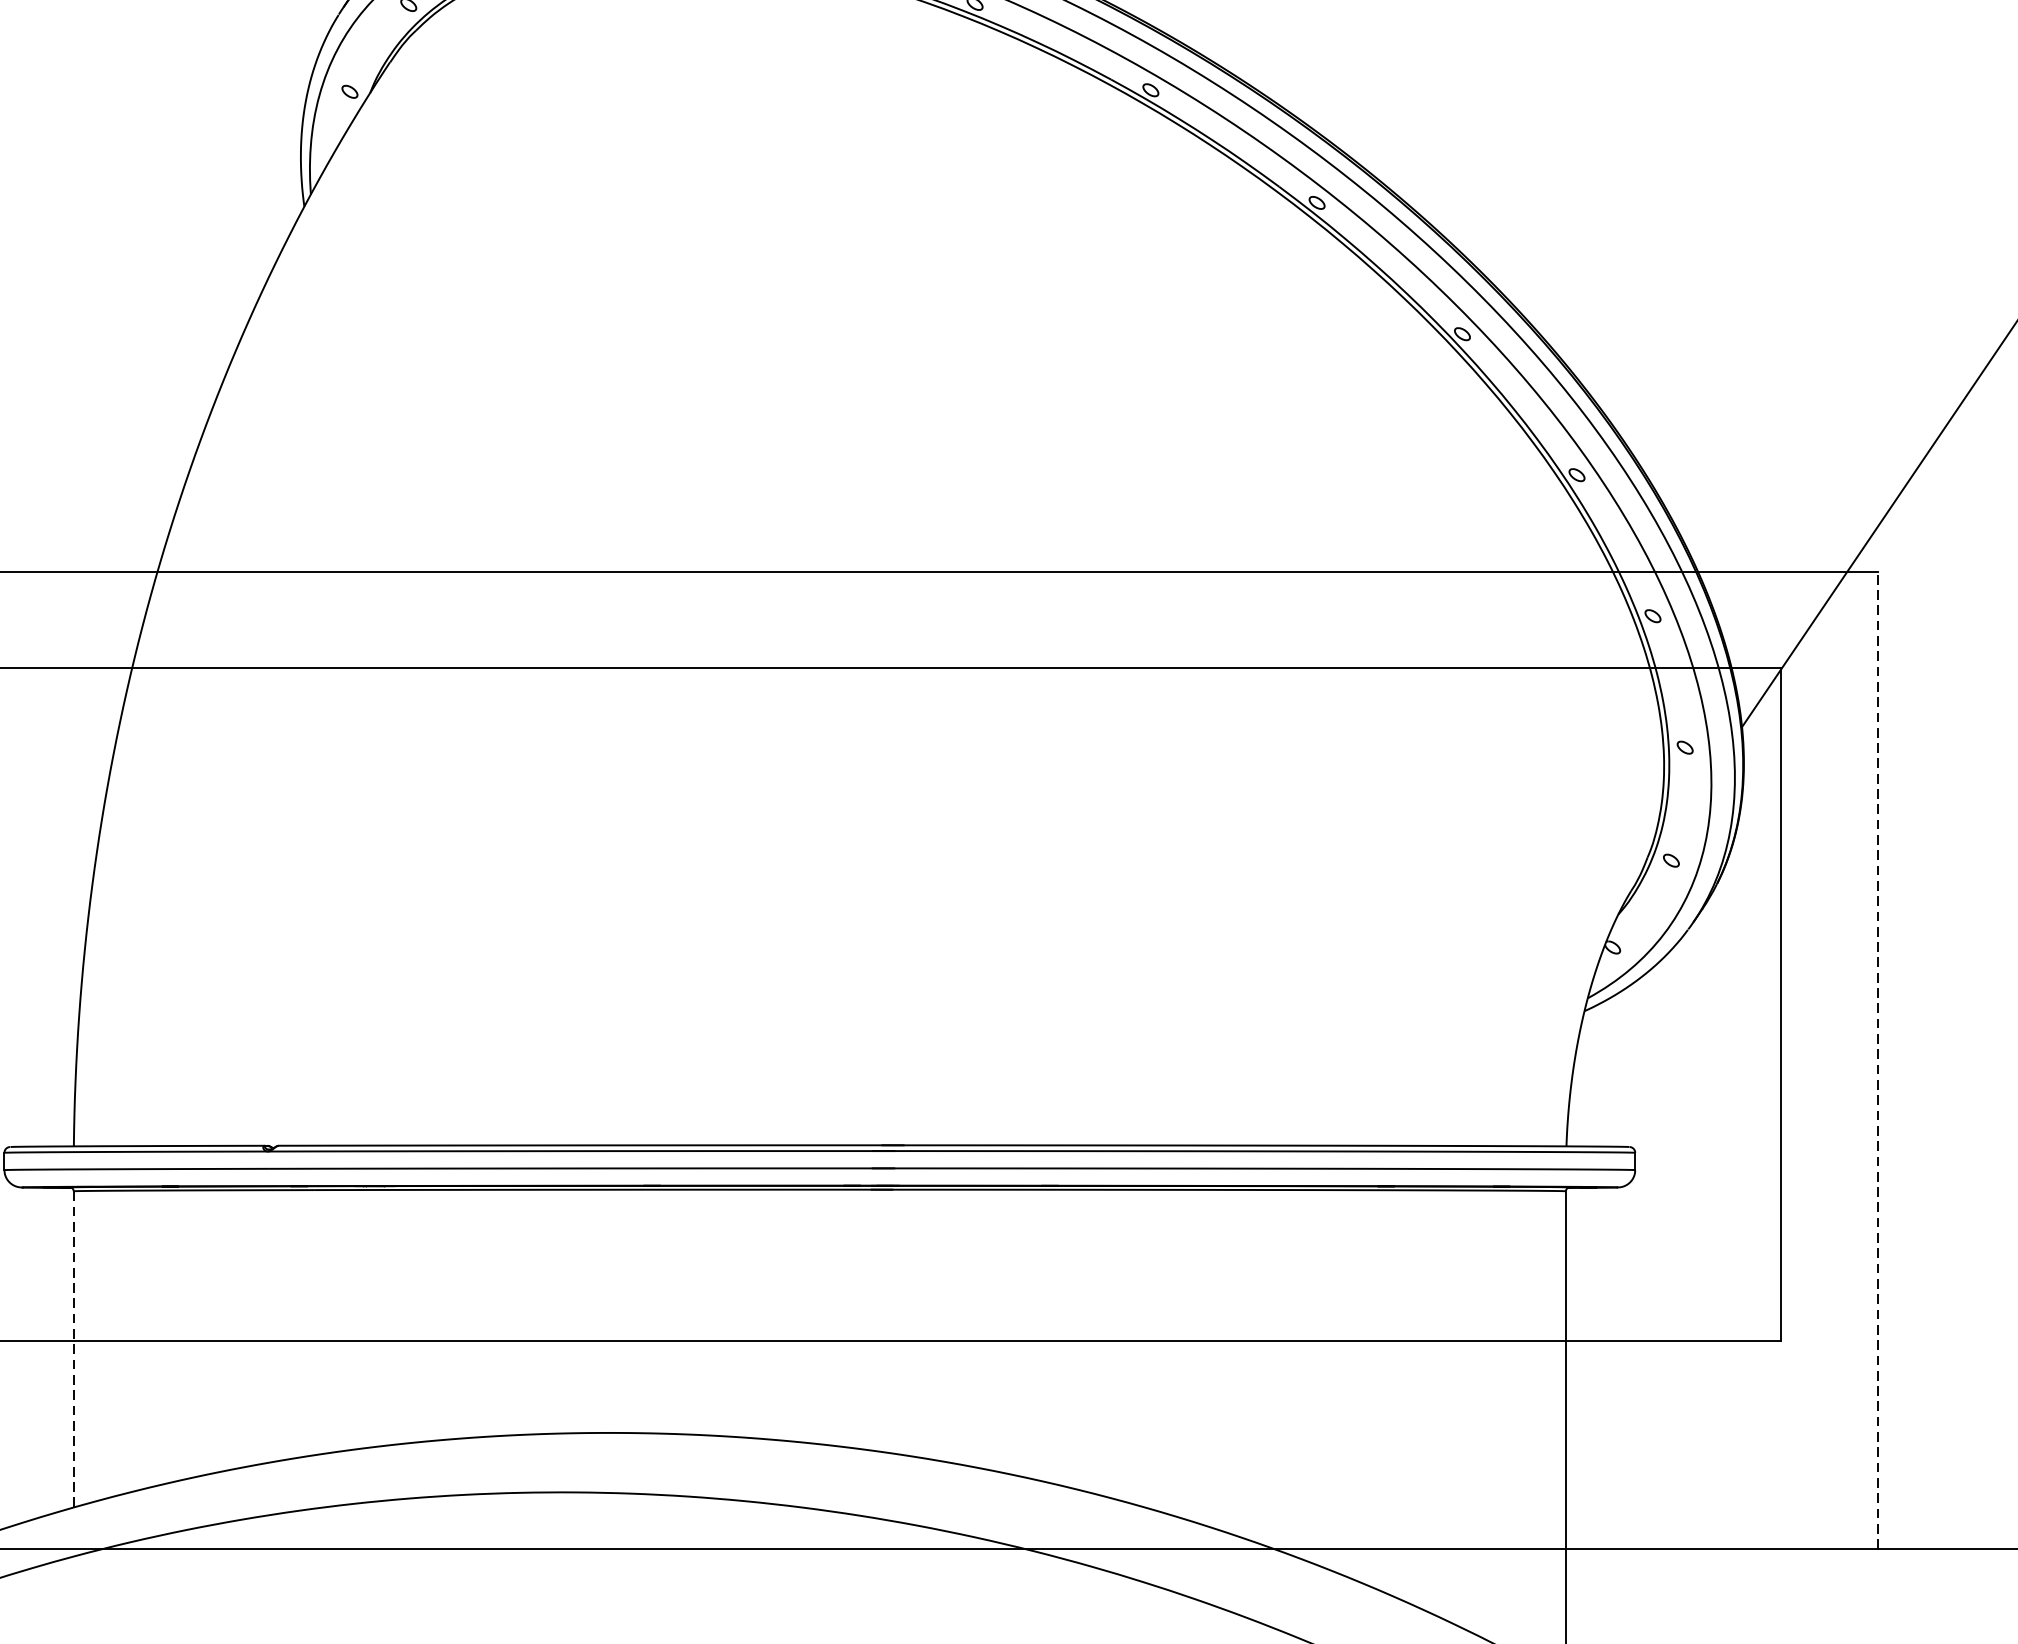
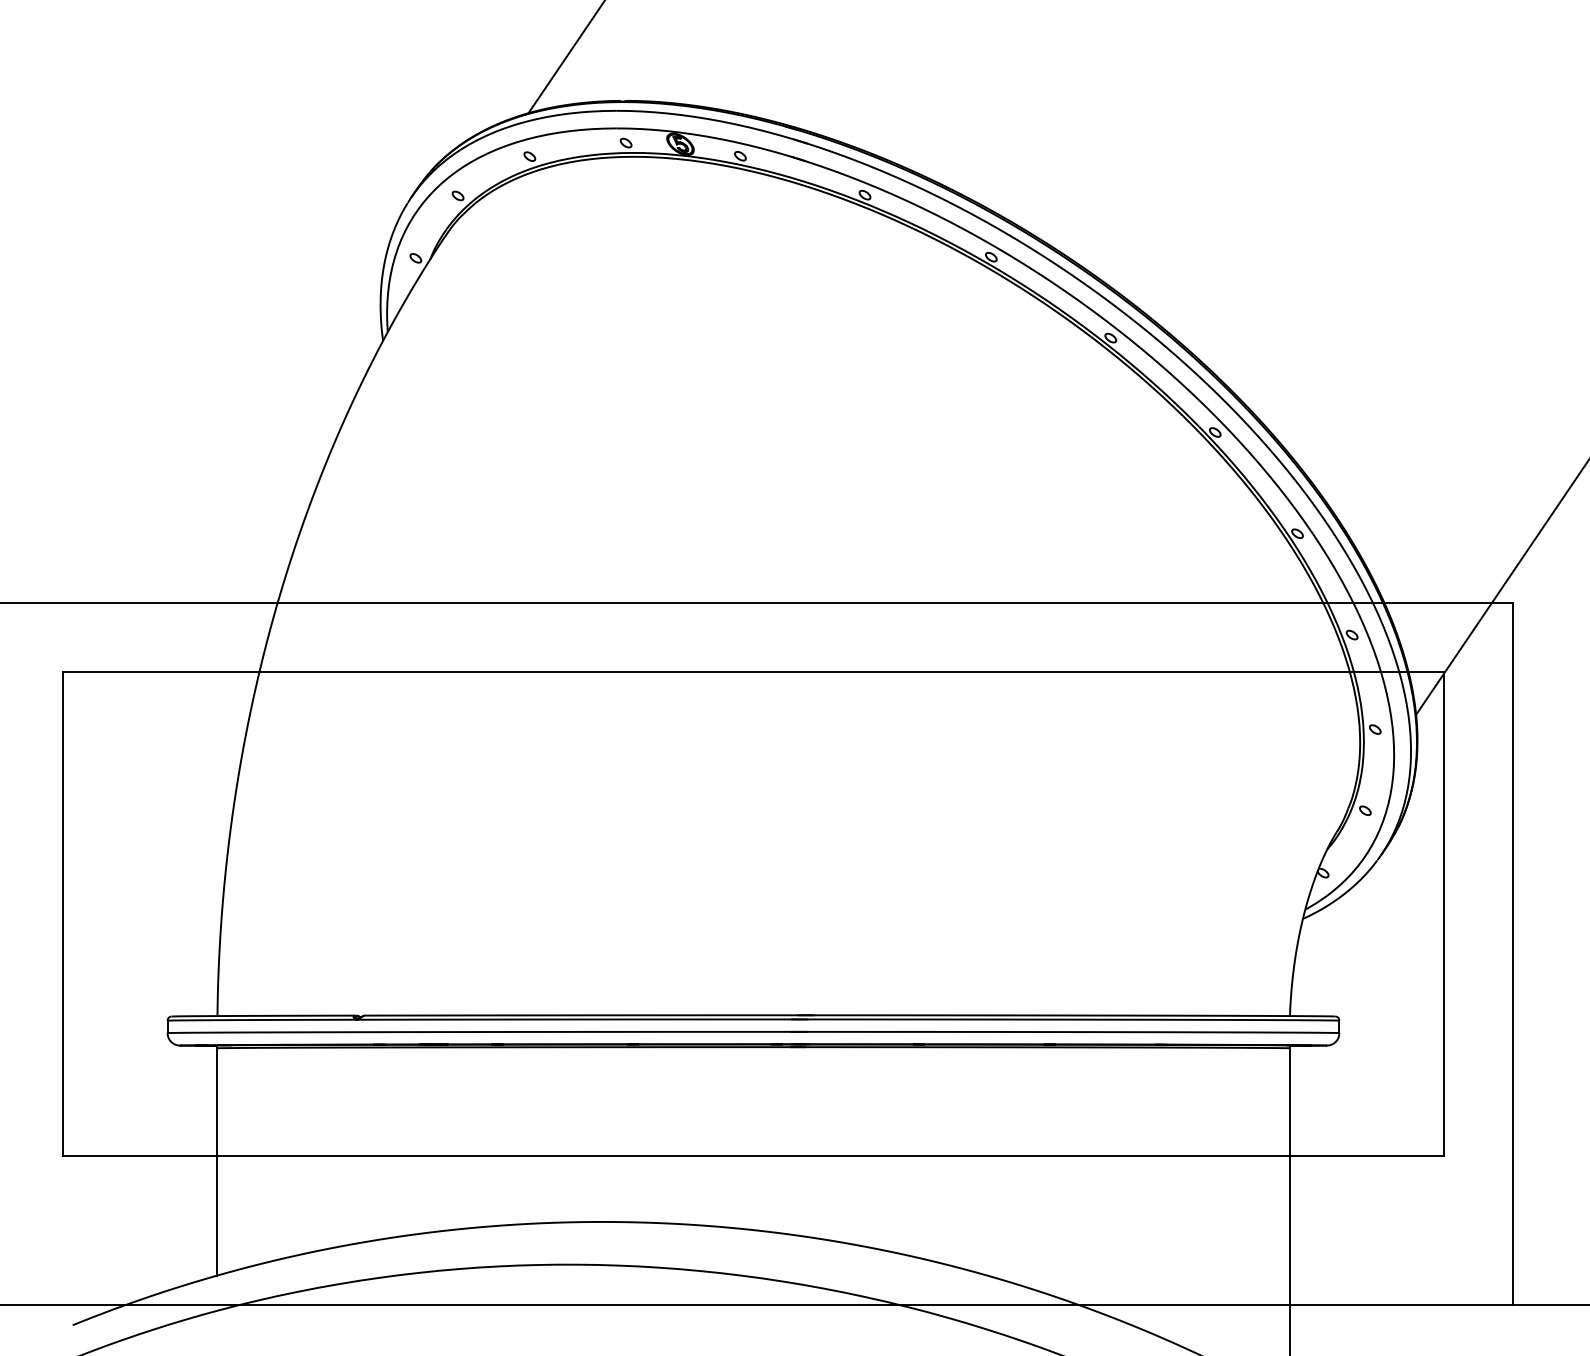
line: (1877, 1059) -> (1513, 953), dashed -> solid
line: (73, 1348) -> (217, 1161), dashed -> solid

